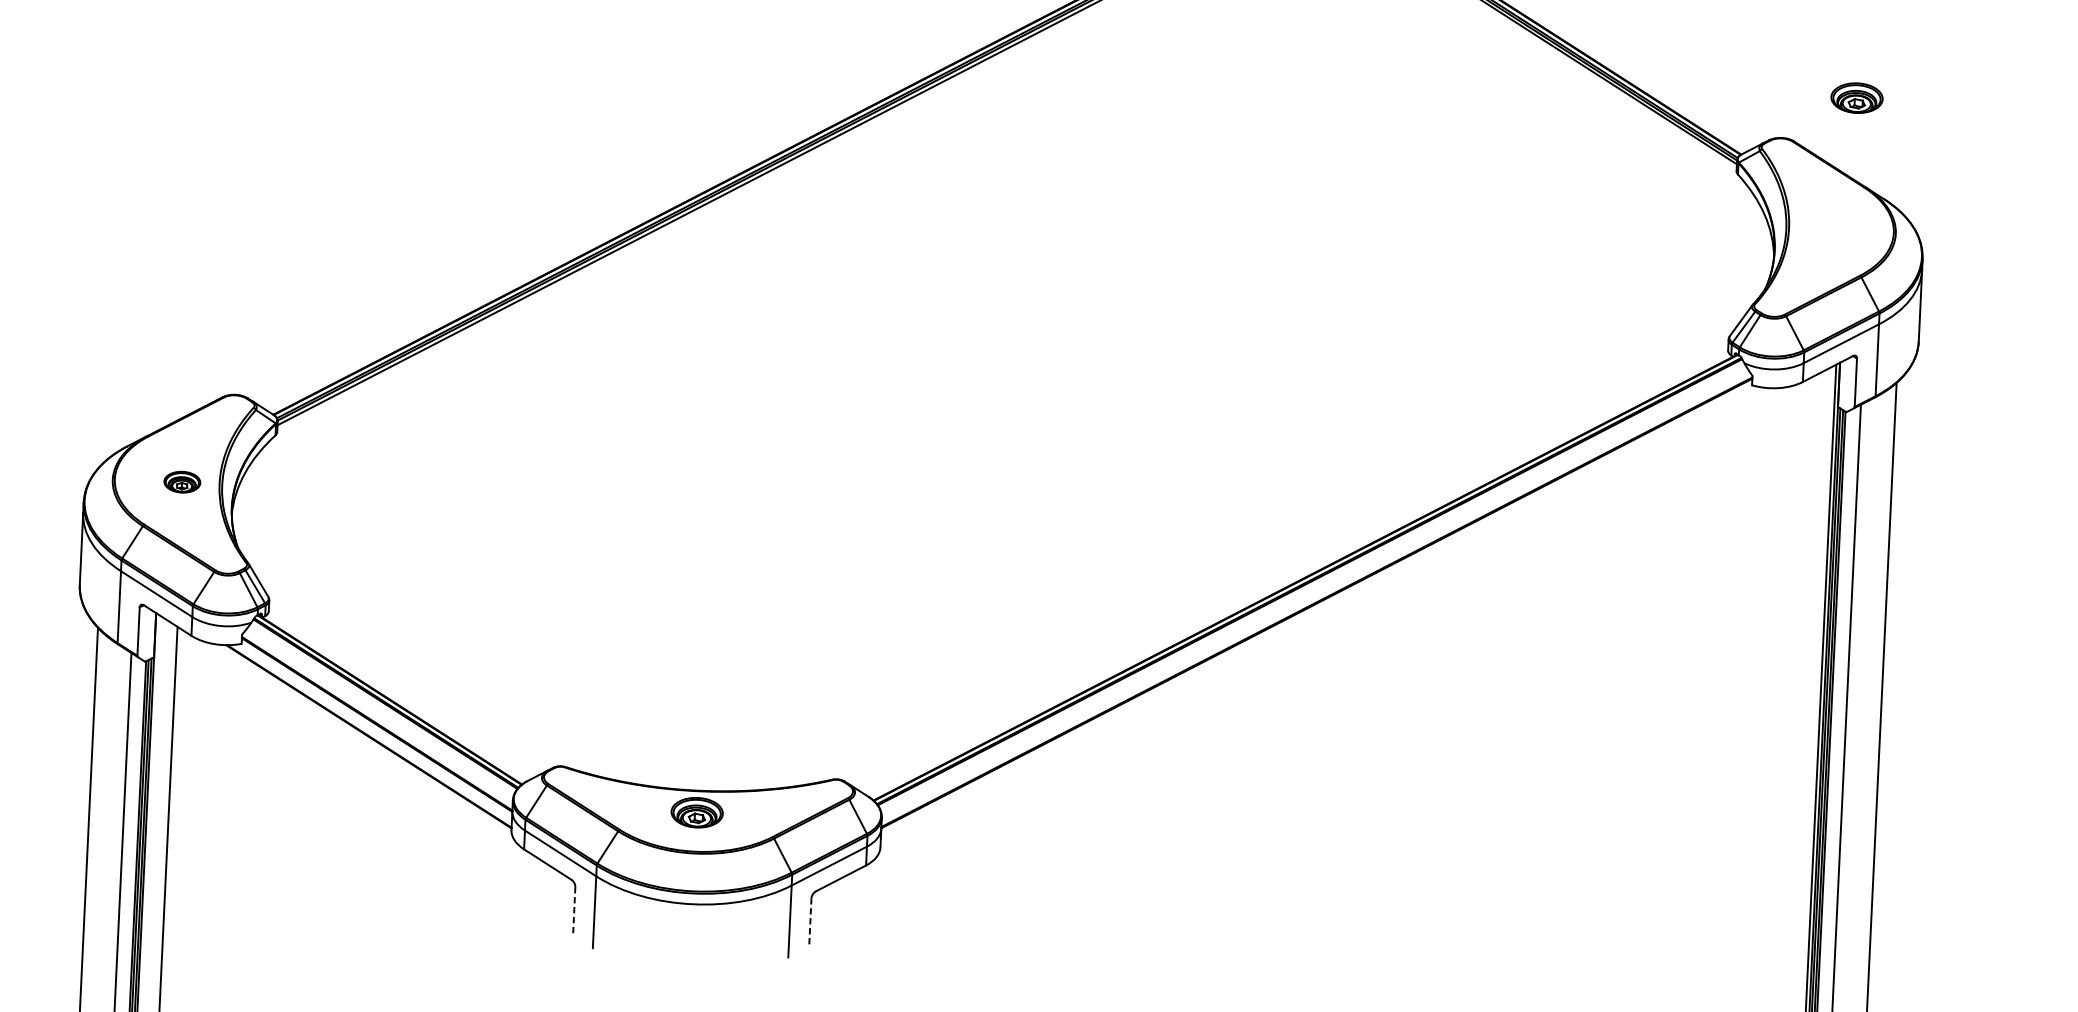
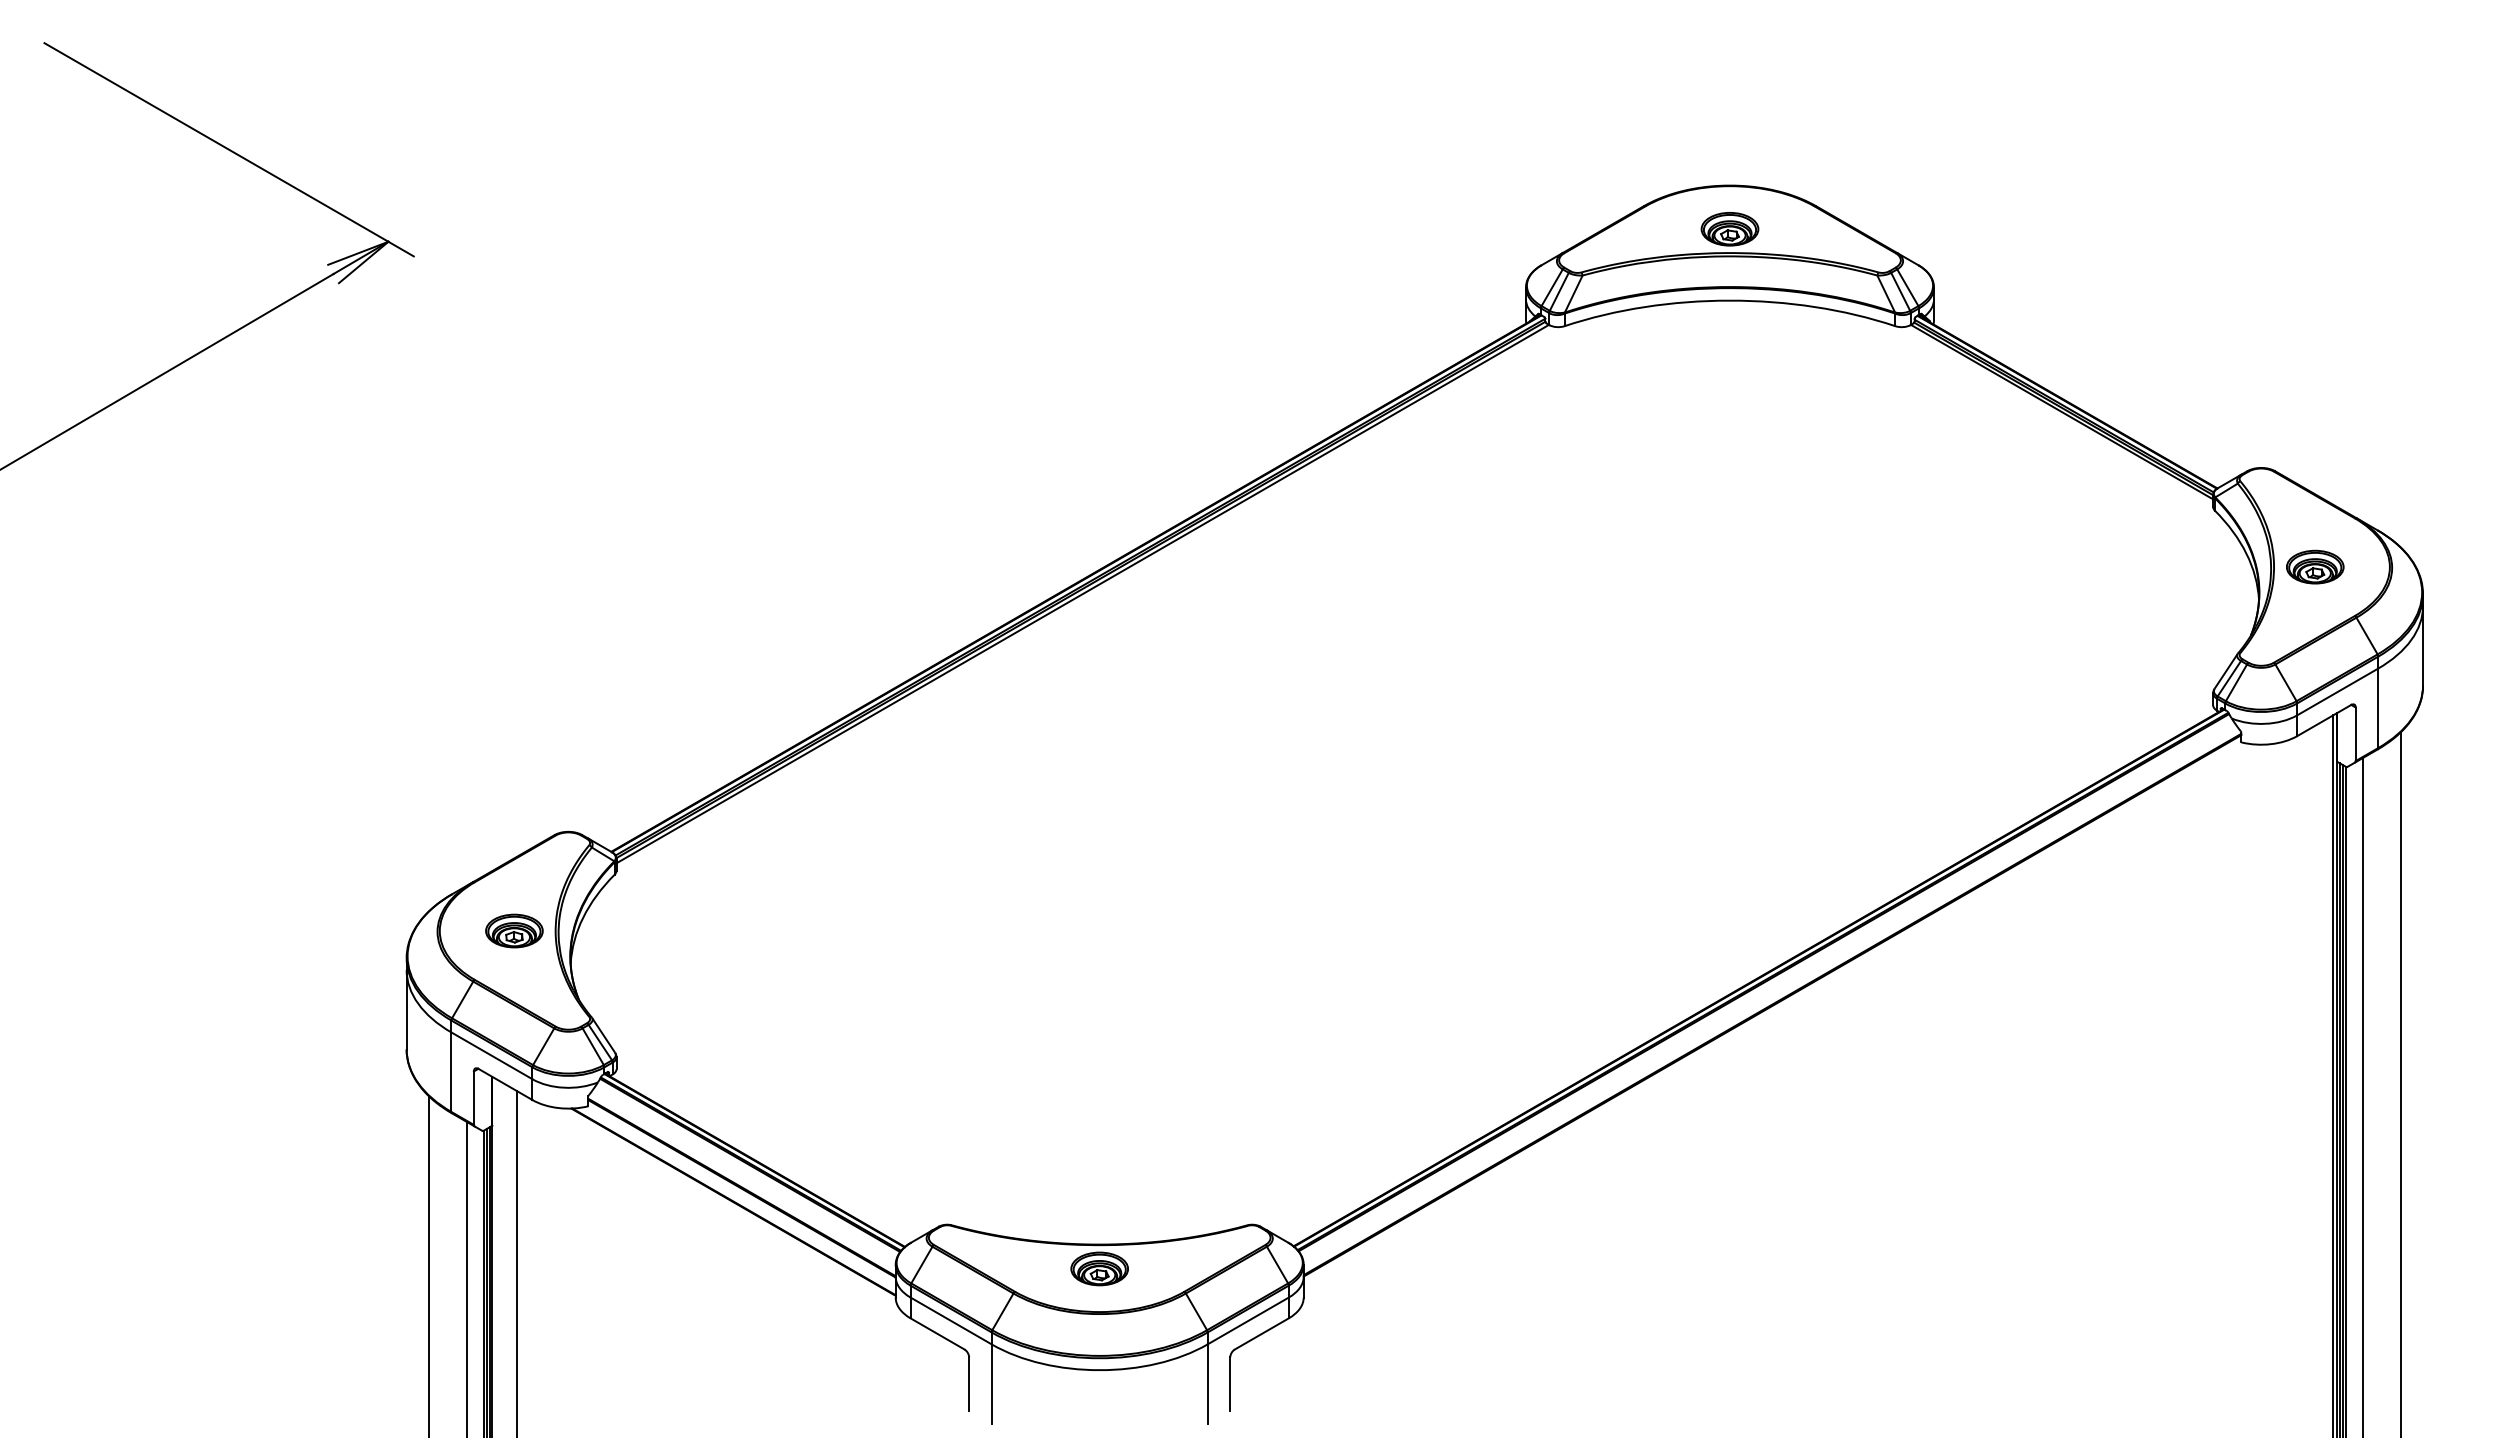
part: (1857, 97) -> (2315, 566), moved
part: (182, 481) -> (514, 930), size x1.43
line: (574, 911) -> (969, 1384), dashed -> solid
line: (810, 922) -> (1230, 1384), dashed -> solid

